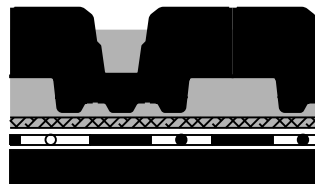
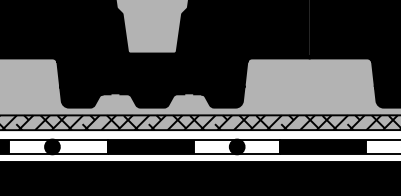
fill: (50, 139) -> (52, 146), added

